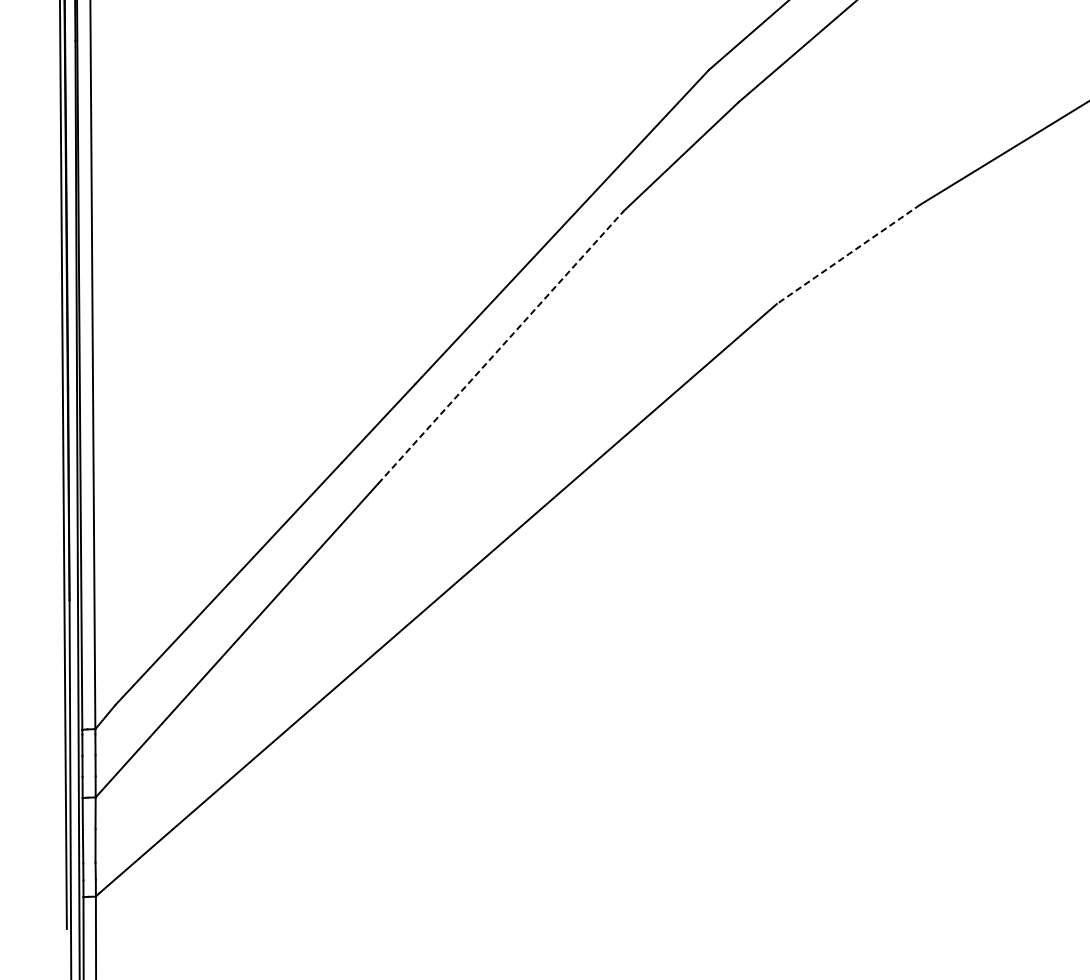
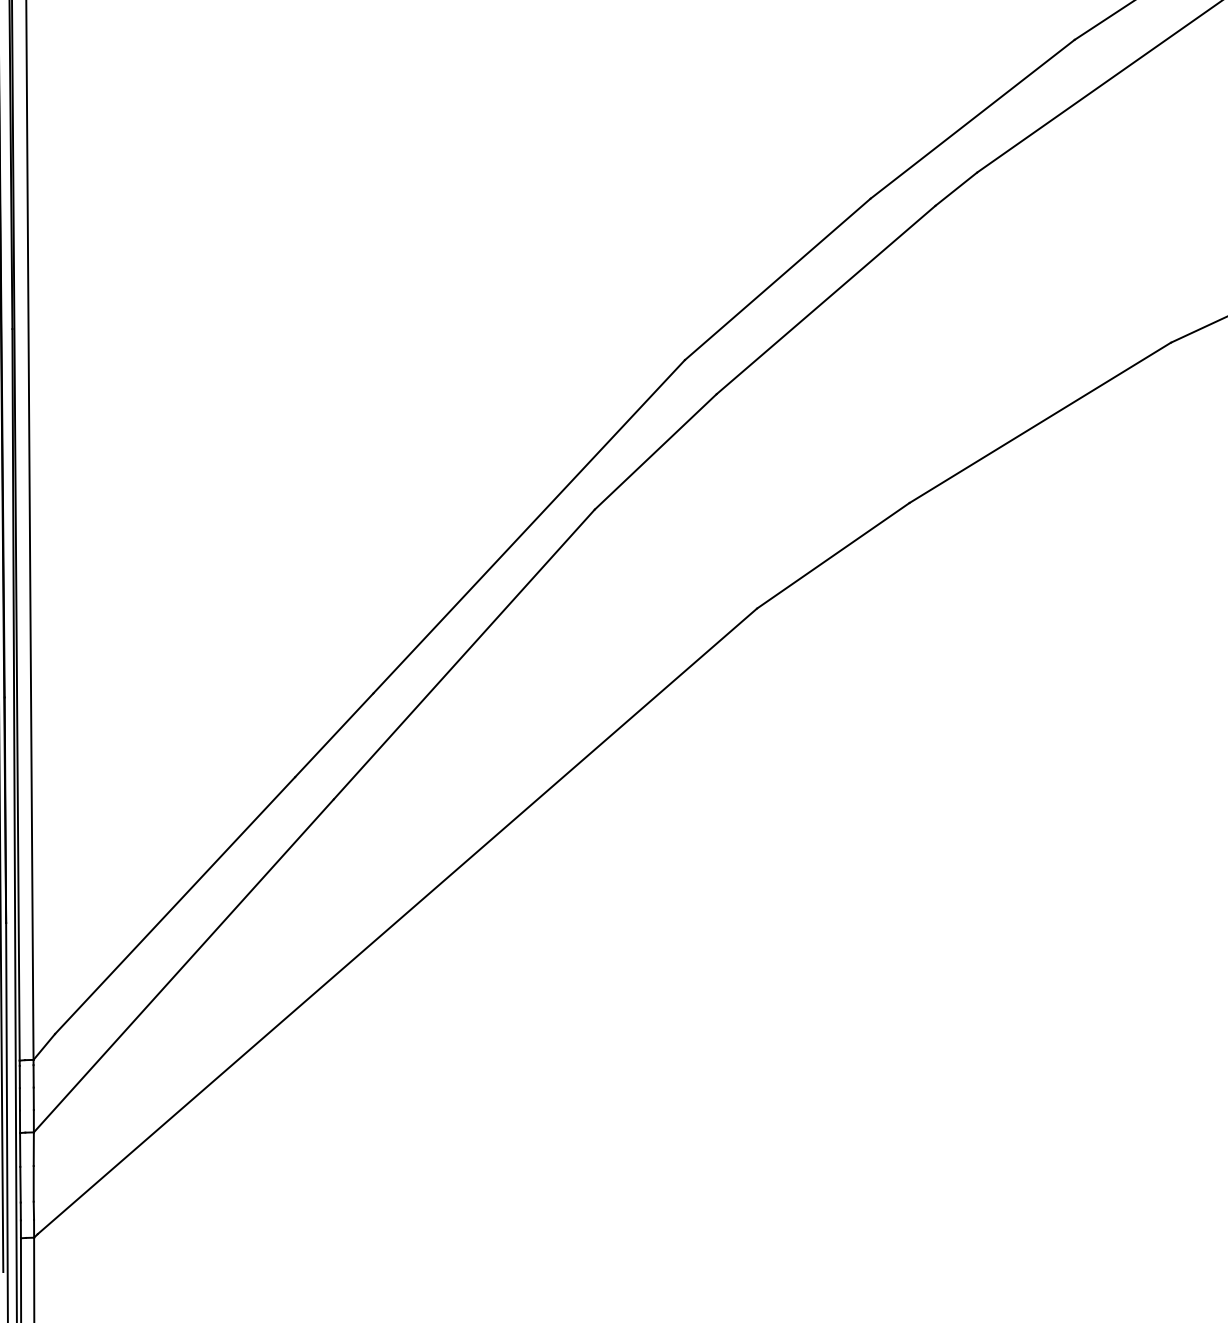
line: (848, 254) -> (833, 555), dashed -> solid
line: (501, 347) -> (464, 654), dashed -> solid

